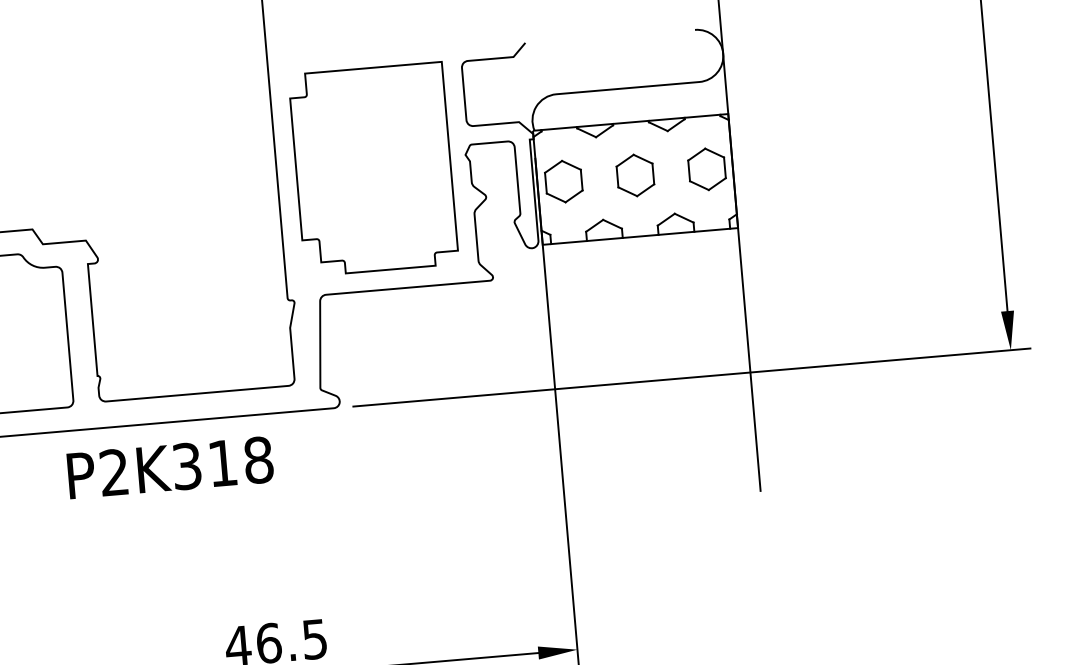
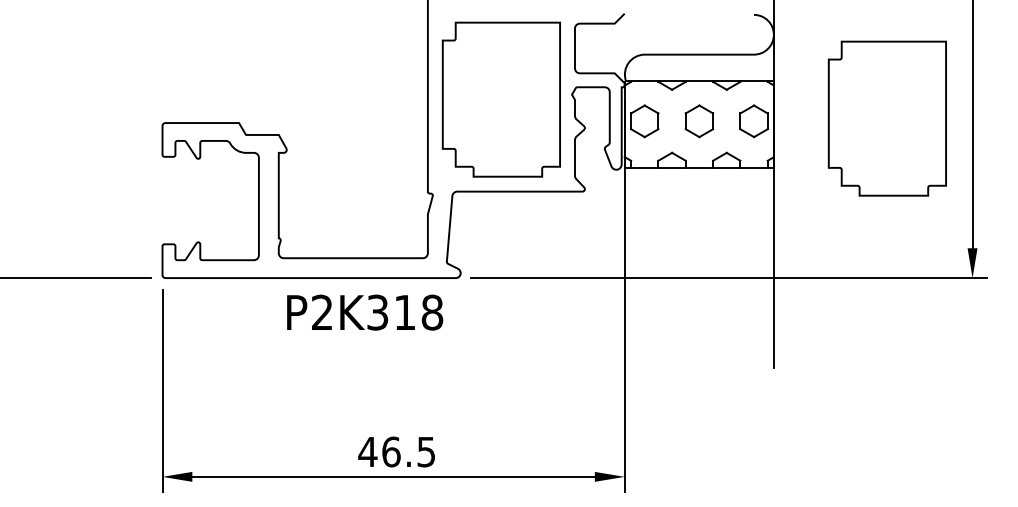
part: (880, 150) -> (886, 118), added
text: (170, 467) -> (365, 312), moved

